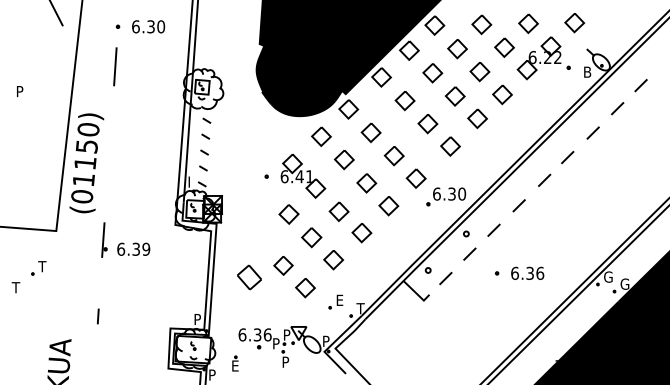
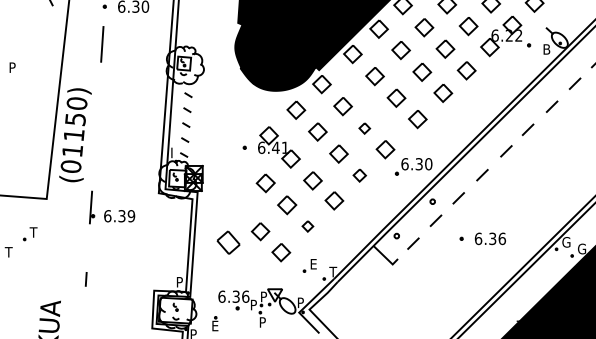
part: (393, 156) -> (364, 128), size x0.6
part: (388, 206) -> (359, 175), size x0.7
part: (333, 260) -> (307, 226), size x0.6

